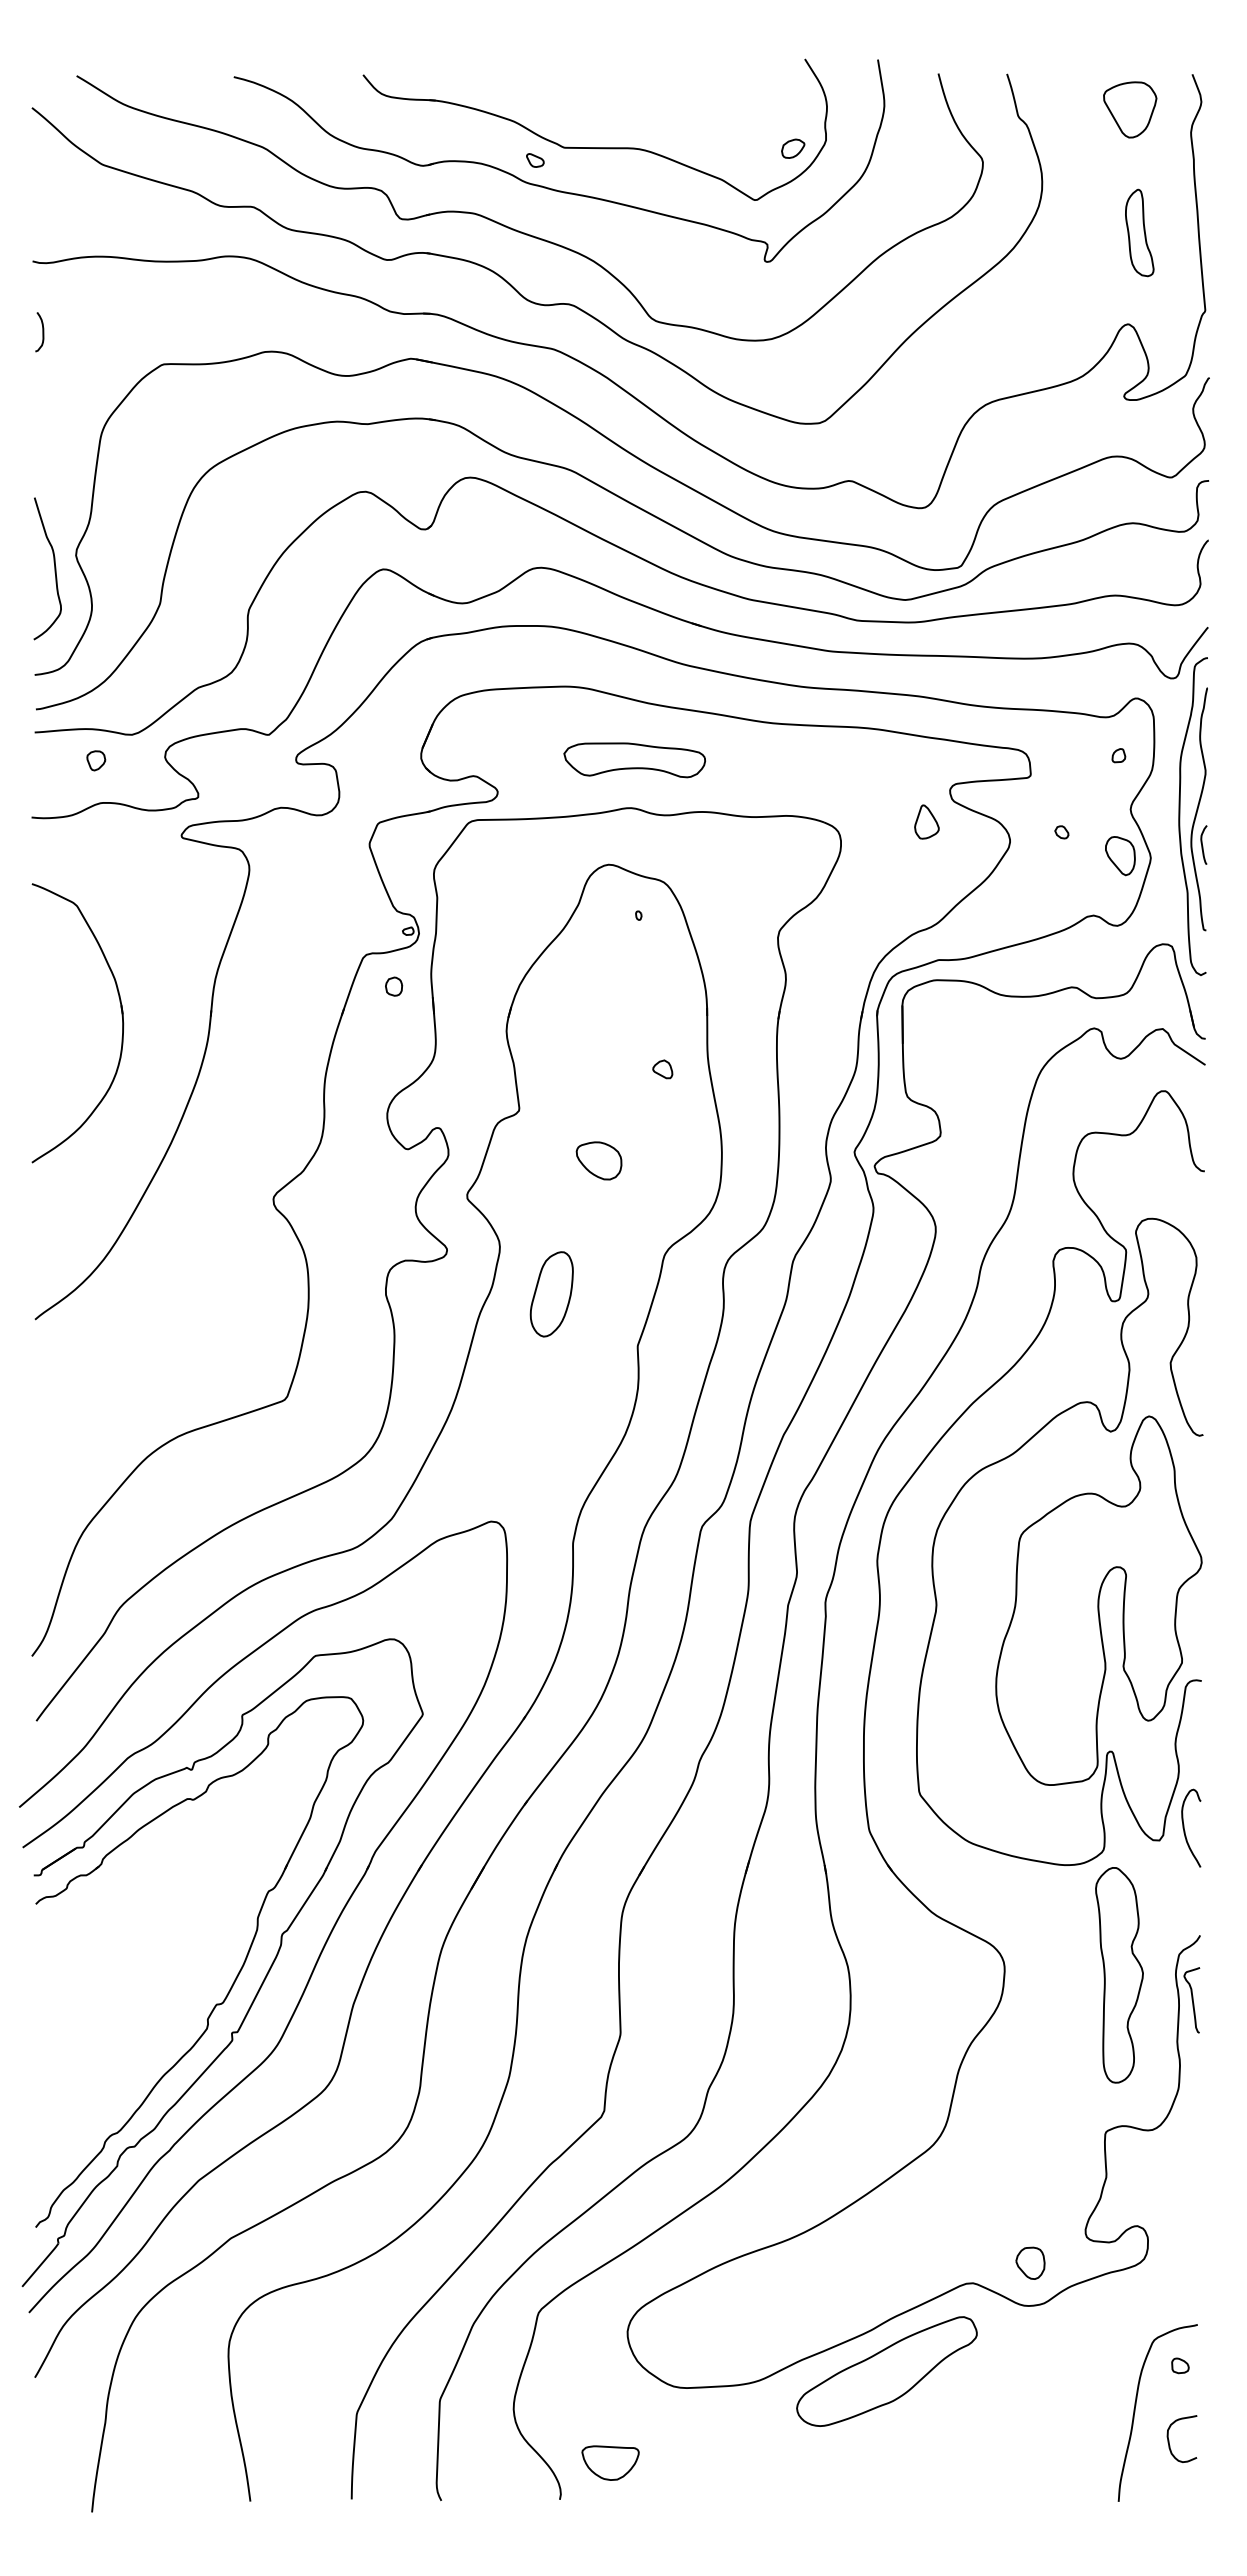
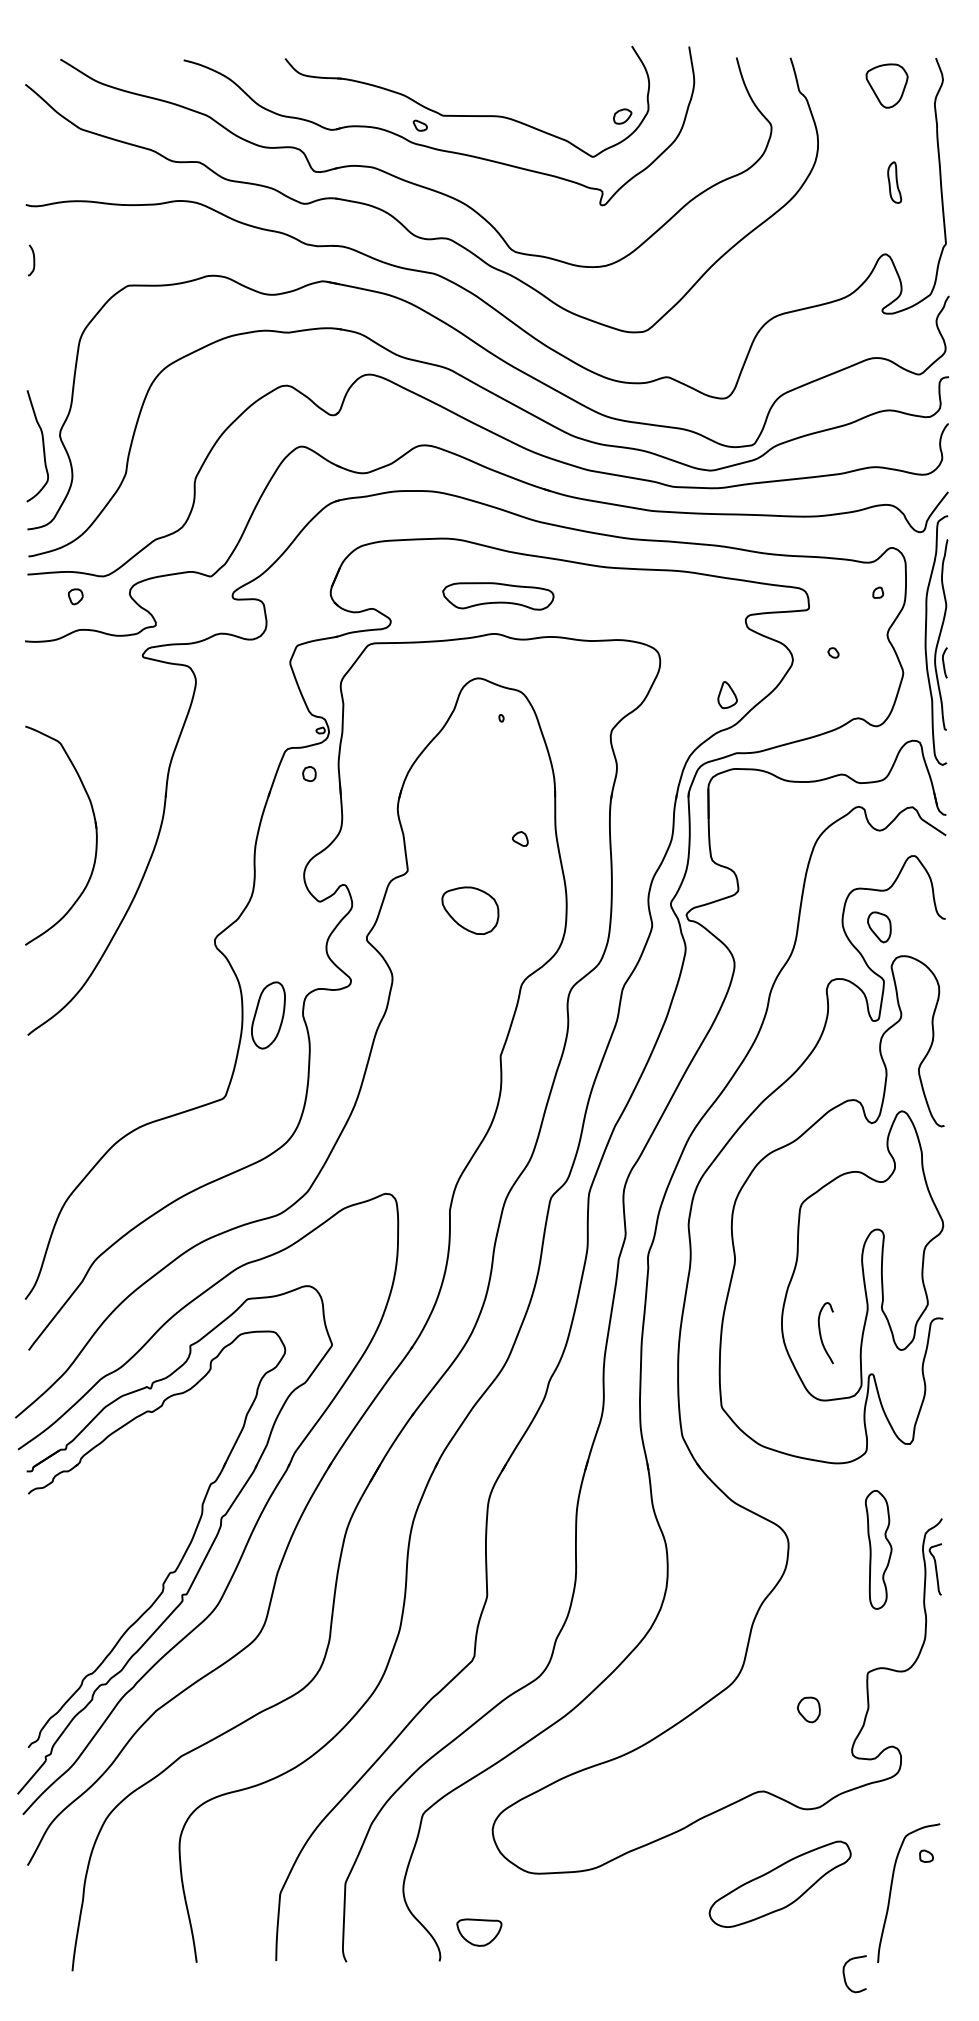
part: (1139, 232) -> (894, 182), size x0.6
part: (926, 821) -> (727, 694), moved
part: (1120, 856) -> (879, 927), moved
part: (121, 1016) -> (95, 830), moved
part: (598, 1160) -> (469, 910), size x1.6
part: (551, 1294) -> (268, 1015), moved
curve: (1185, 1830) -> (821, 1334), moved
part: (1119, 1975) -> (878, 1549), size x0.7
part: (1030, 2262) -> (808, 1709), moved
part: (886, 2371) -> (779, 1884), moved
curve: (1169, 2439) -> (844, 1974), moved

